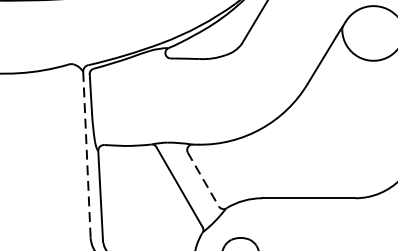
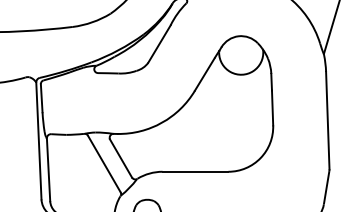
line: (86, 155) -> (38, 141), dashed -> solid
line: (203, 179) -> (121, 158), dashed -> solid

